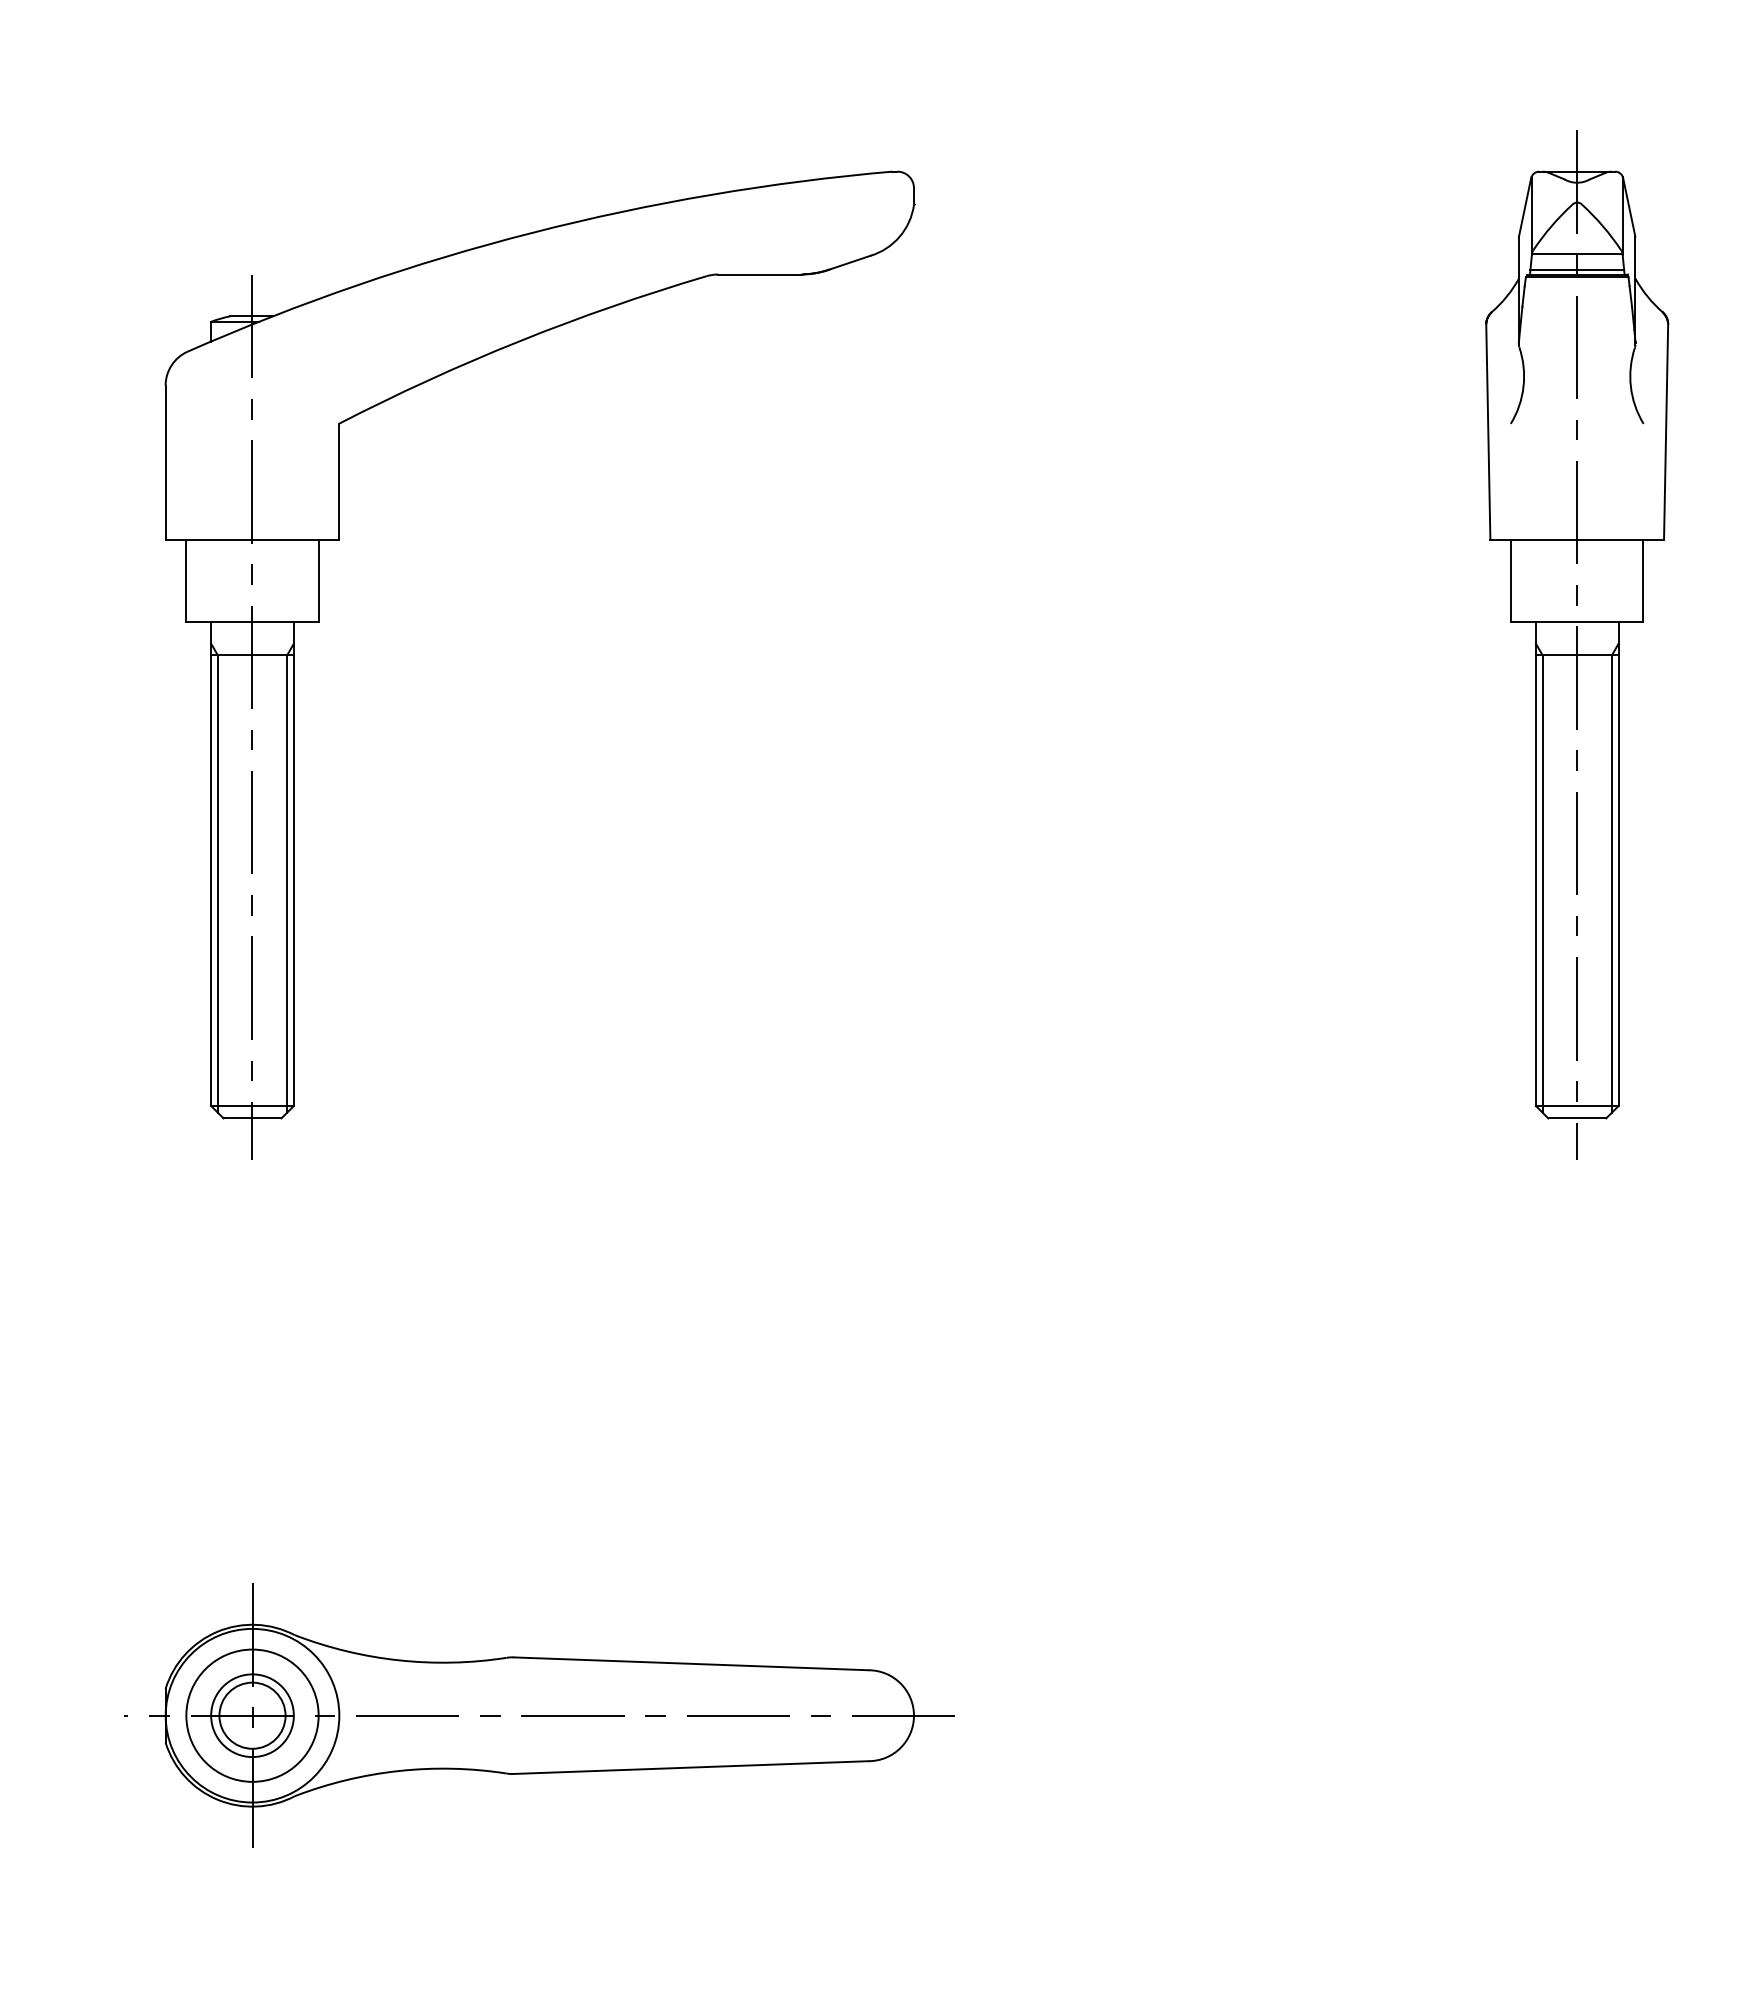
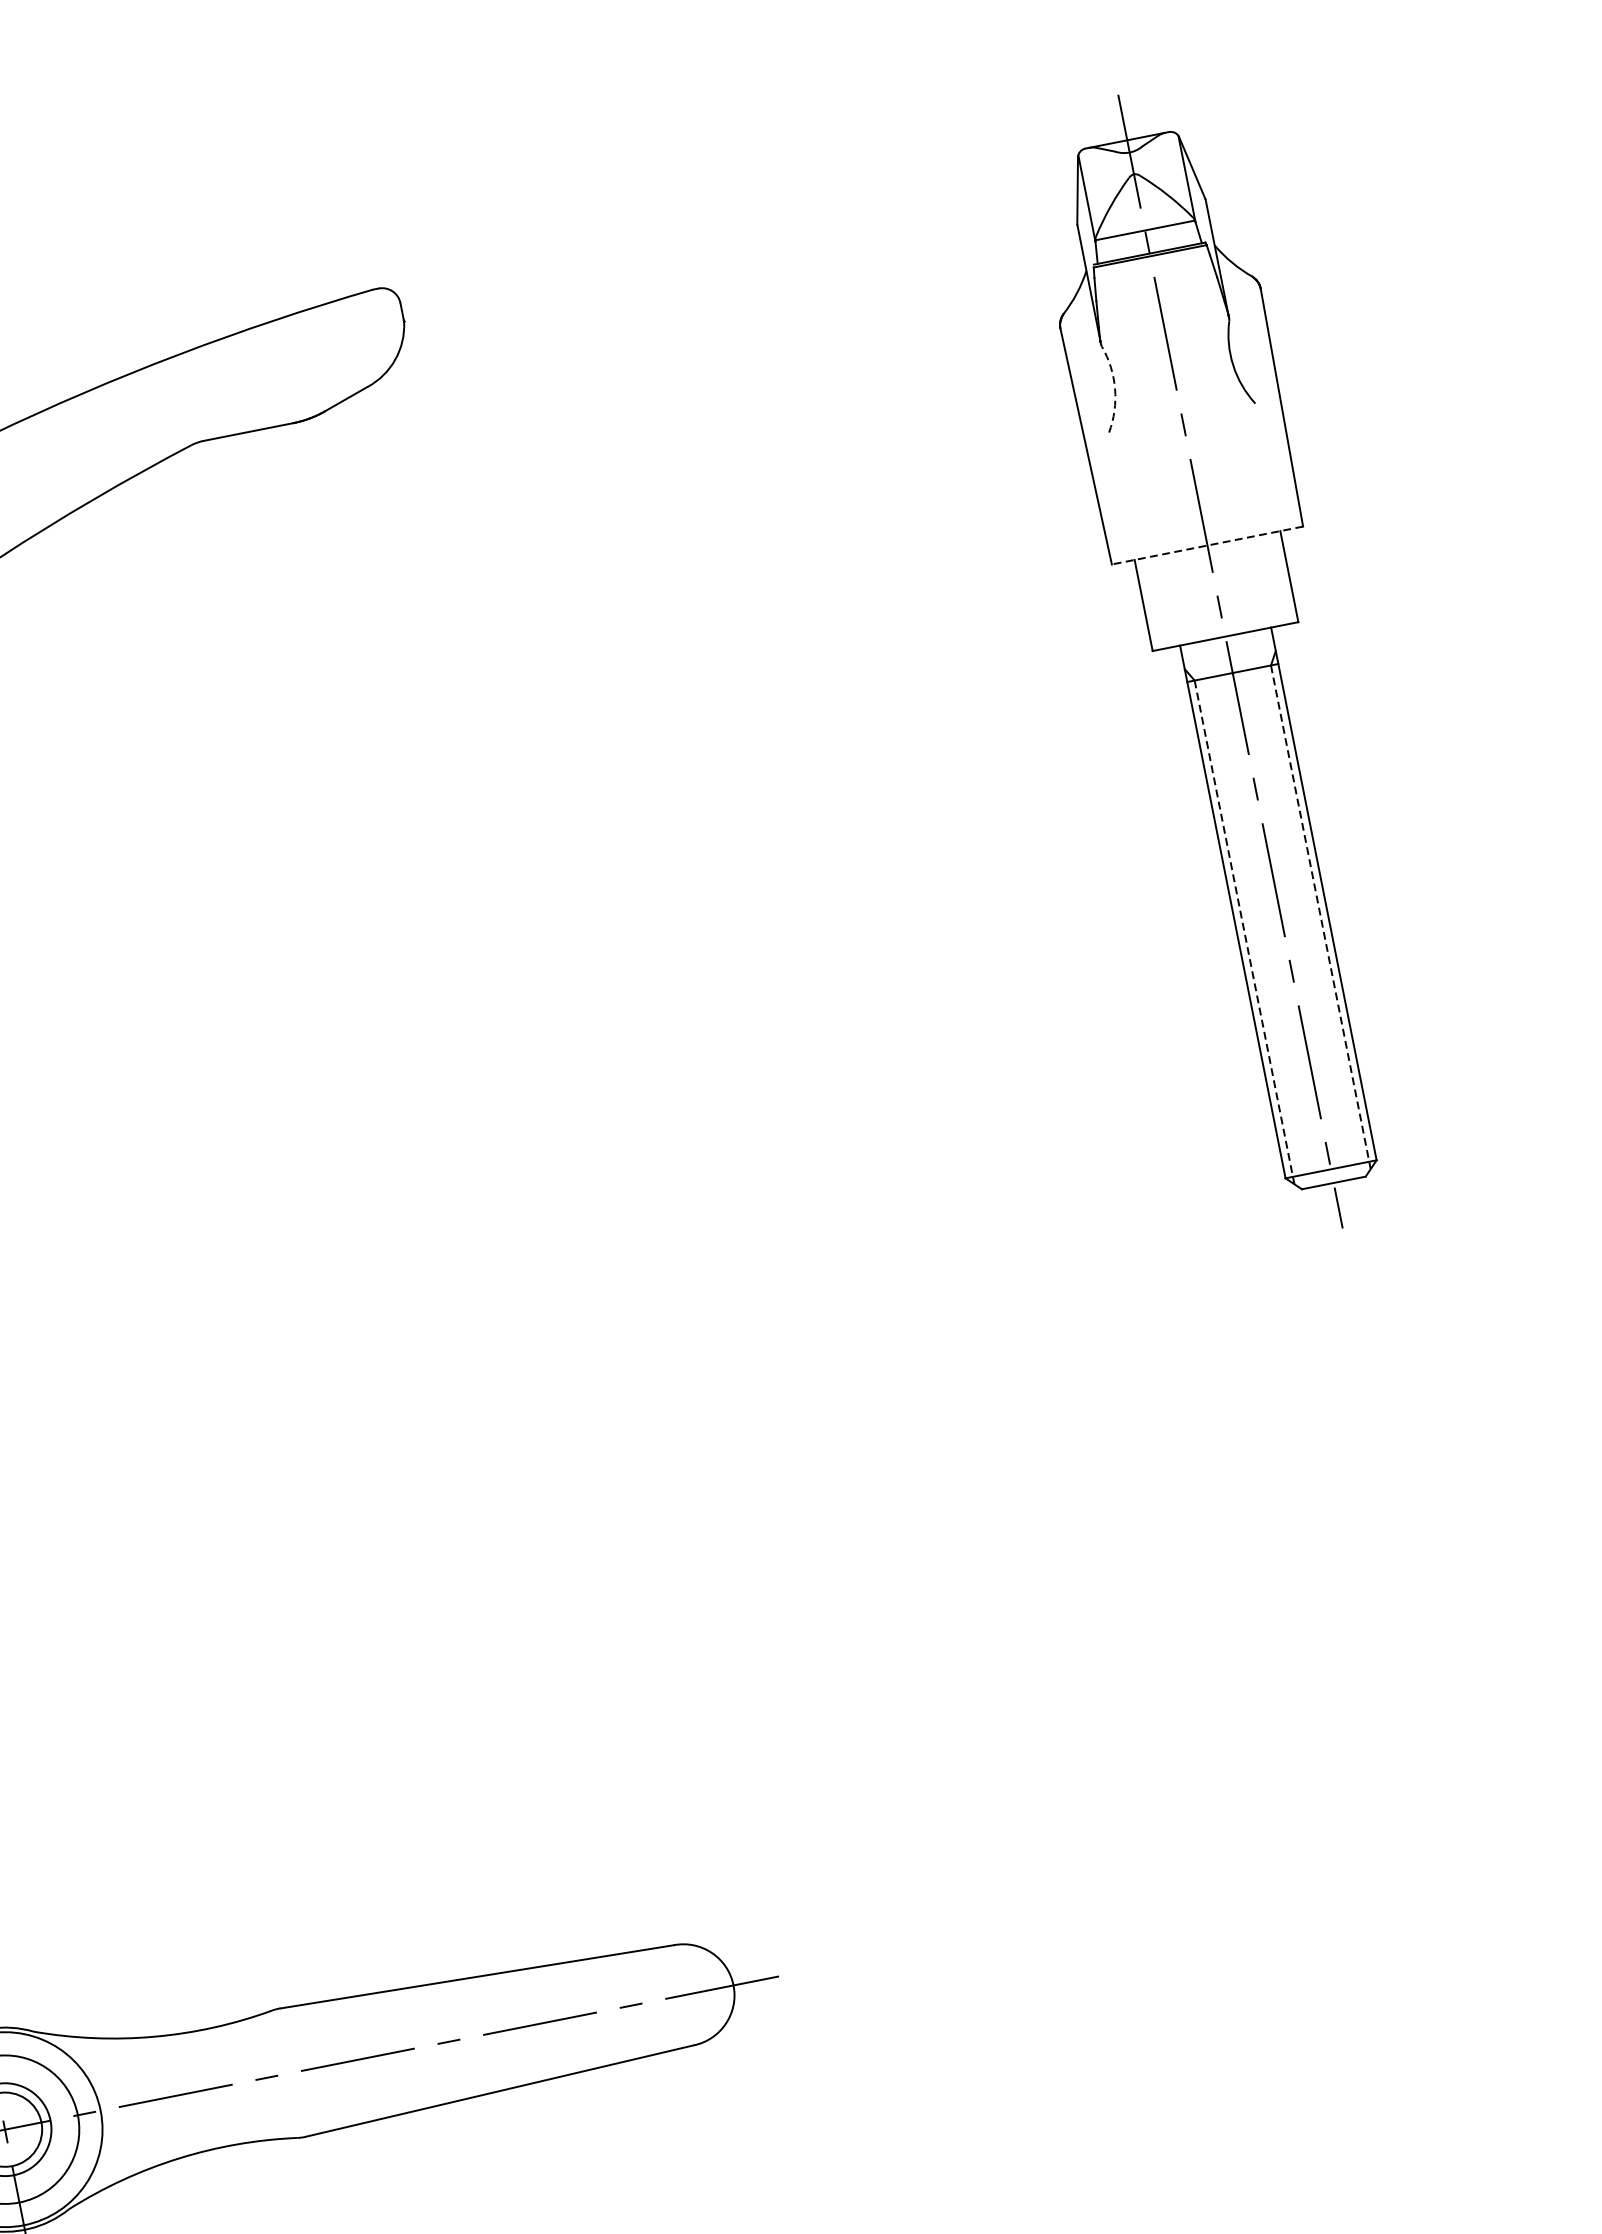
line: (1577, 269) -> (1148, 248), removed
arc: (1523, 386) -> (1114, 388), solid -> dashed
line: (1577, 539) -> (1207, 545), solid -> dashed
line: (1542, 884) -> (1244, 932), solid -> dashed
line: (1611, 884) -> (1320, 917), solid -> dashed

